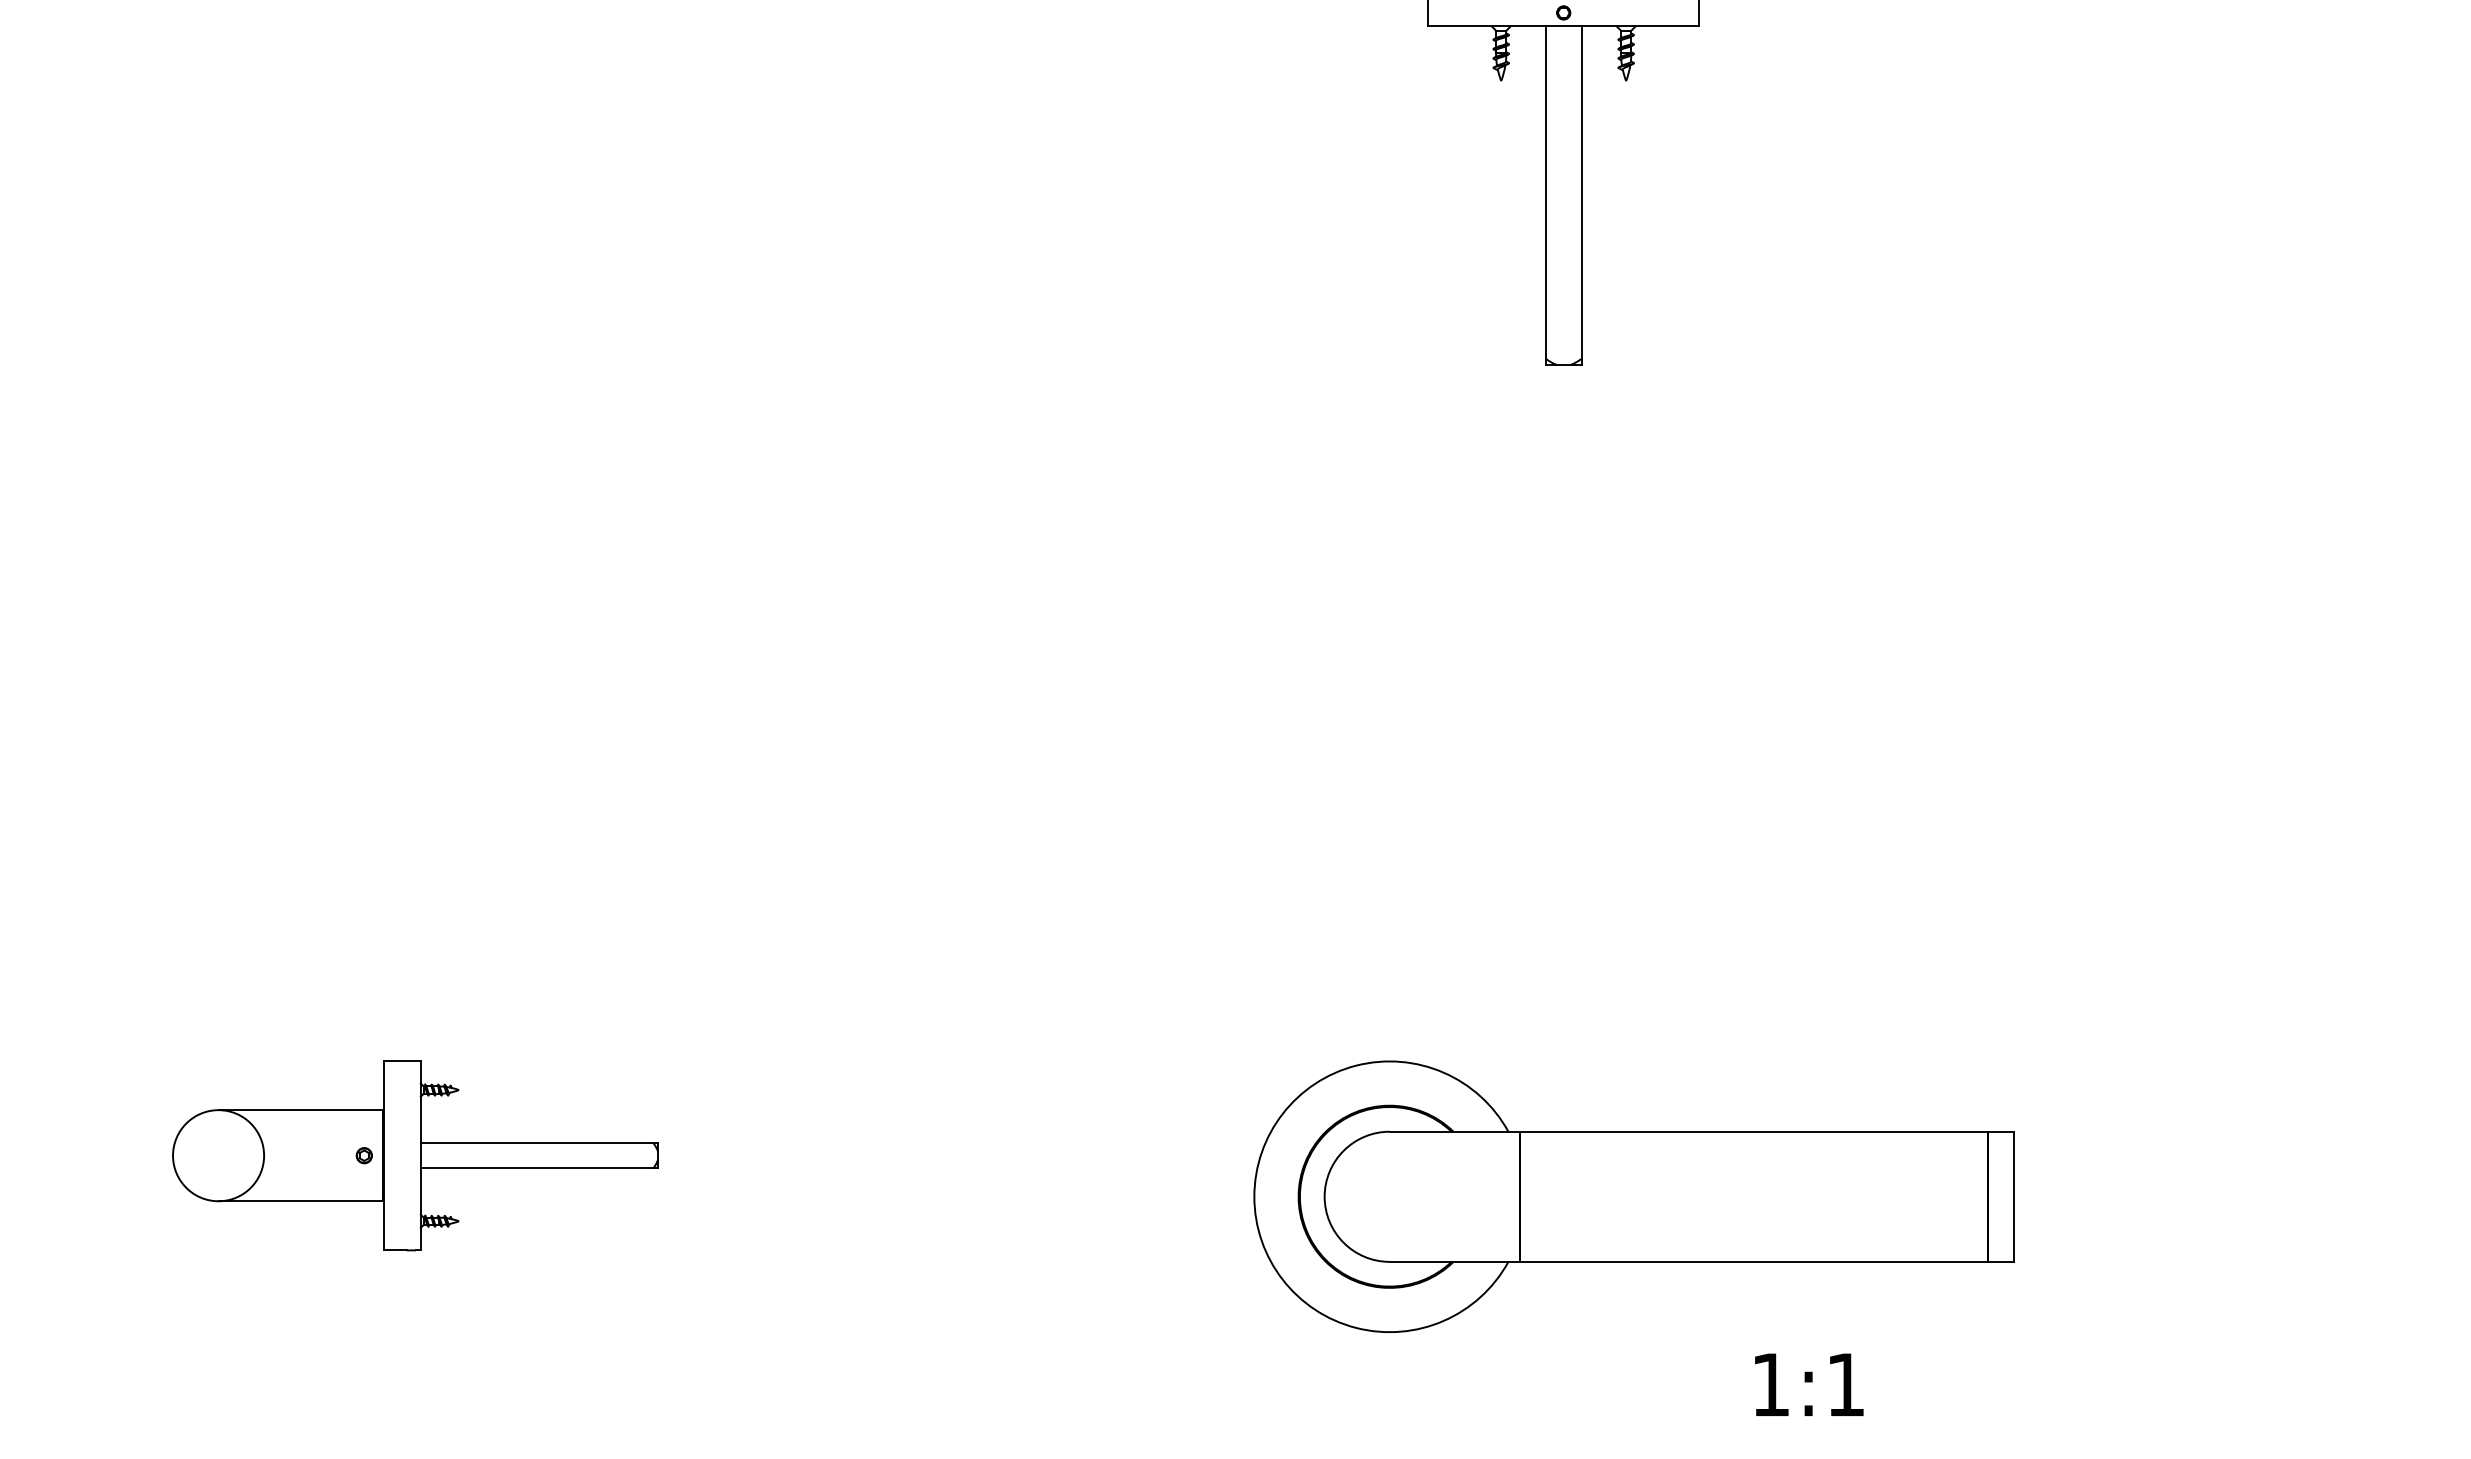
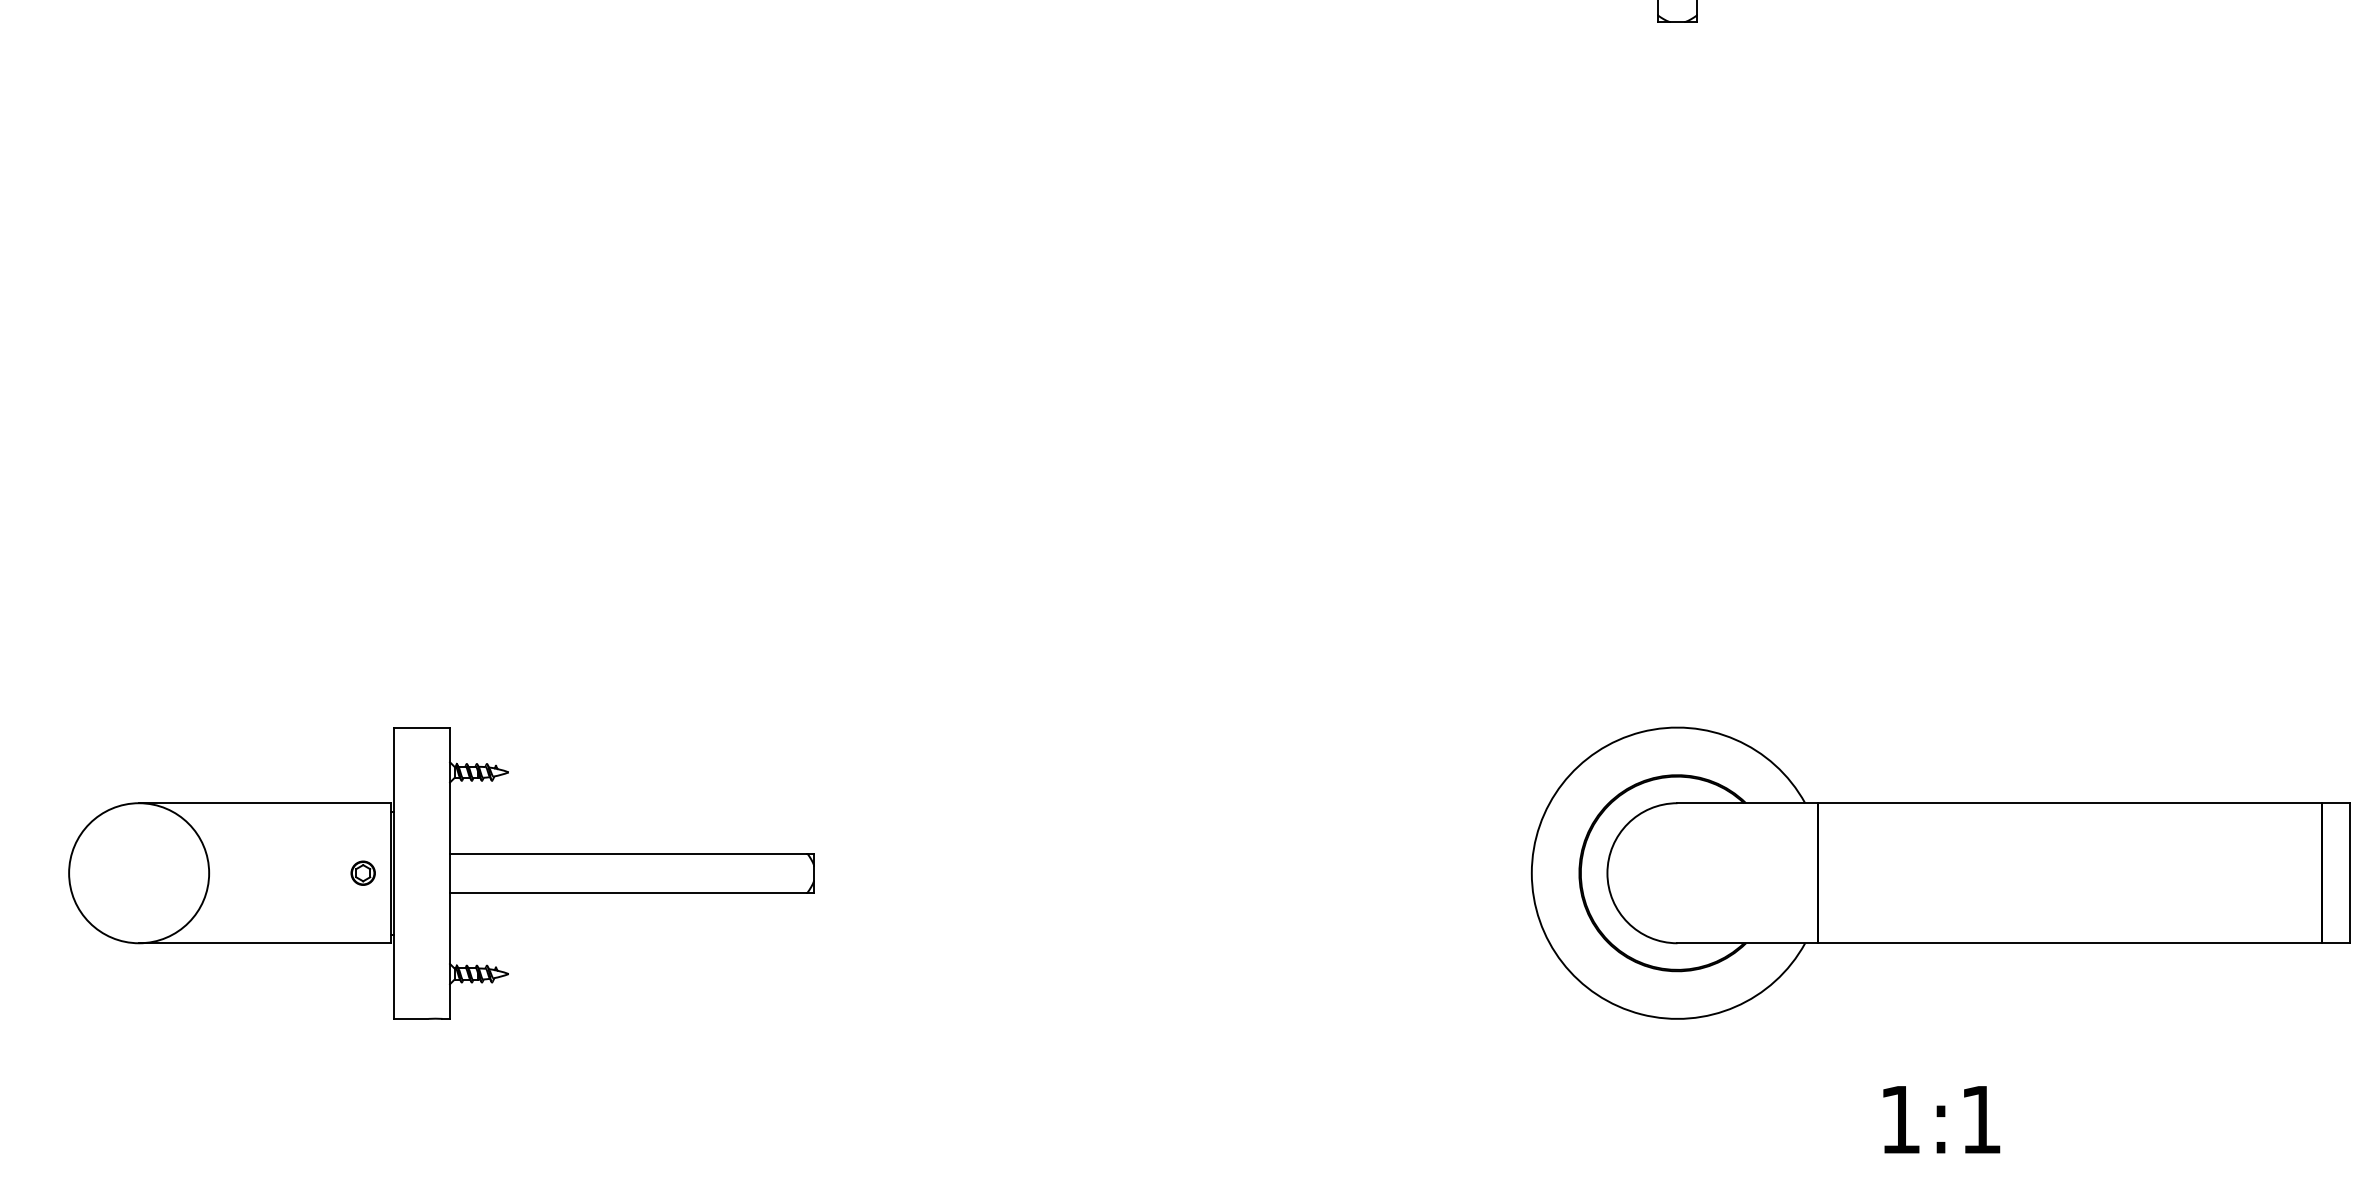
part: (415, 1155) -> (441, 872), size x1.43
part: (1633, 1196) -> (1939, 872), moved

